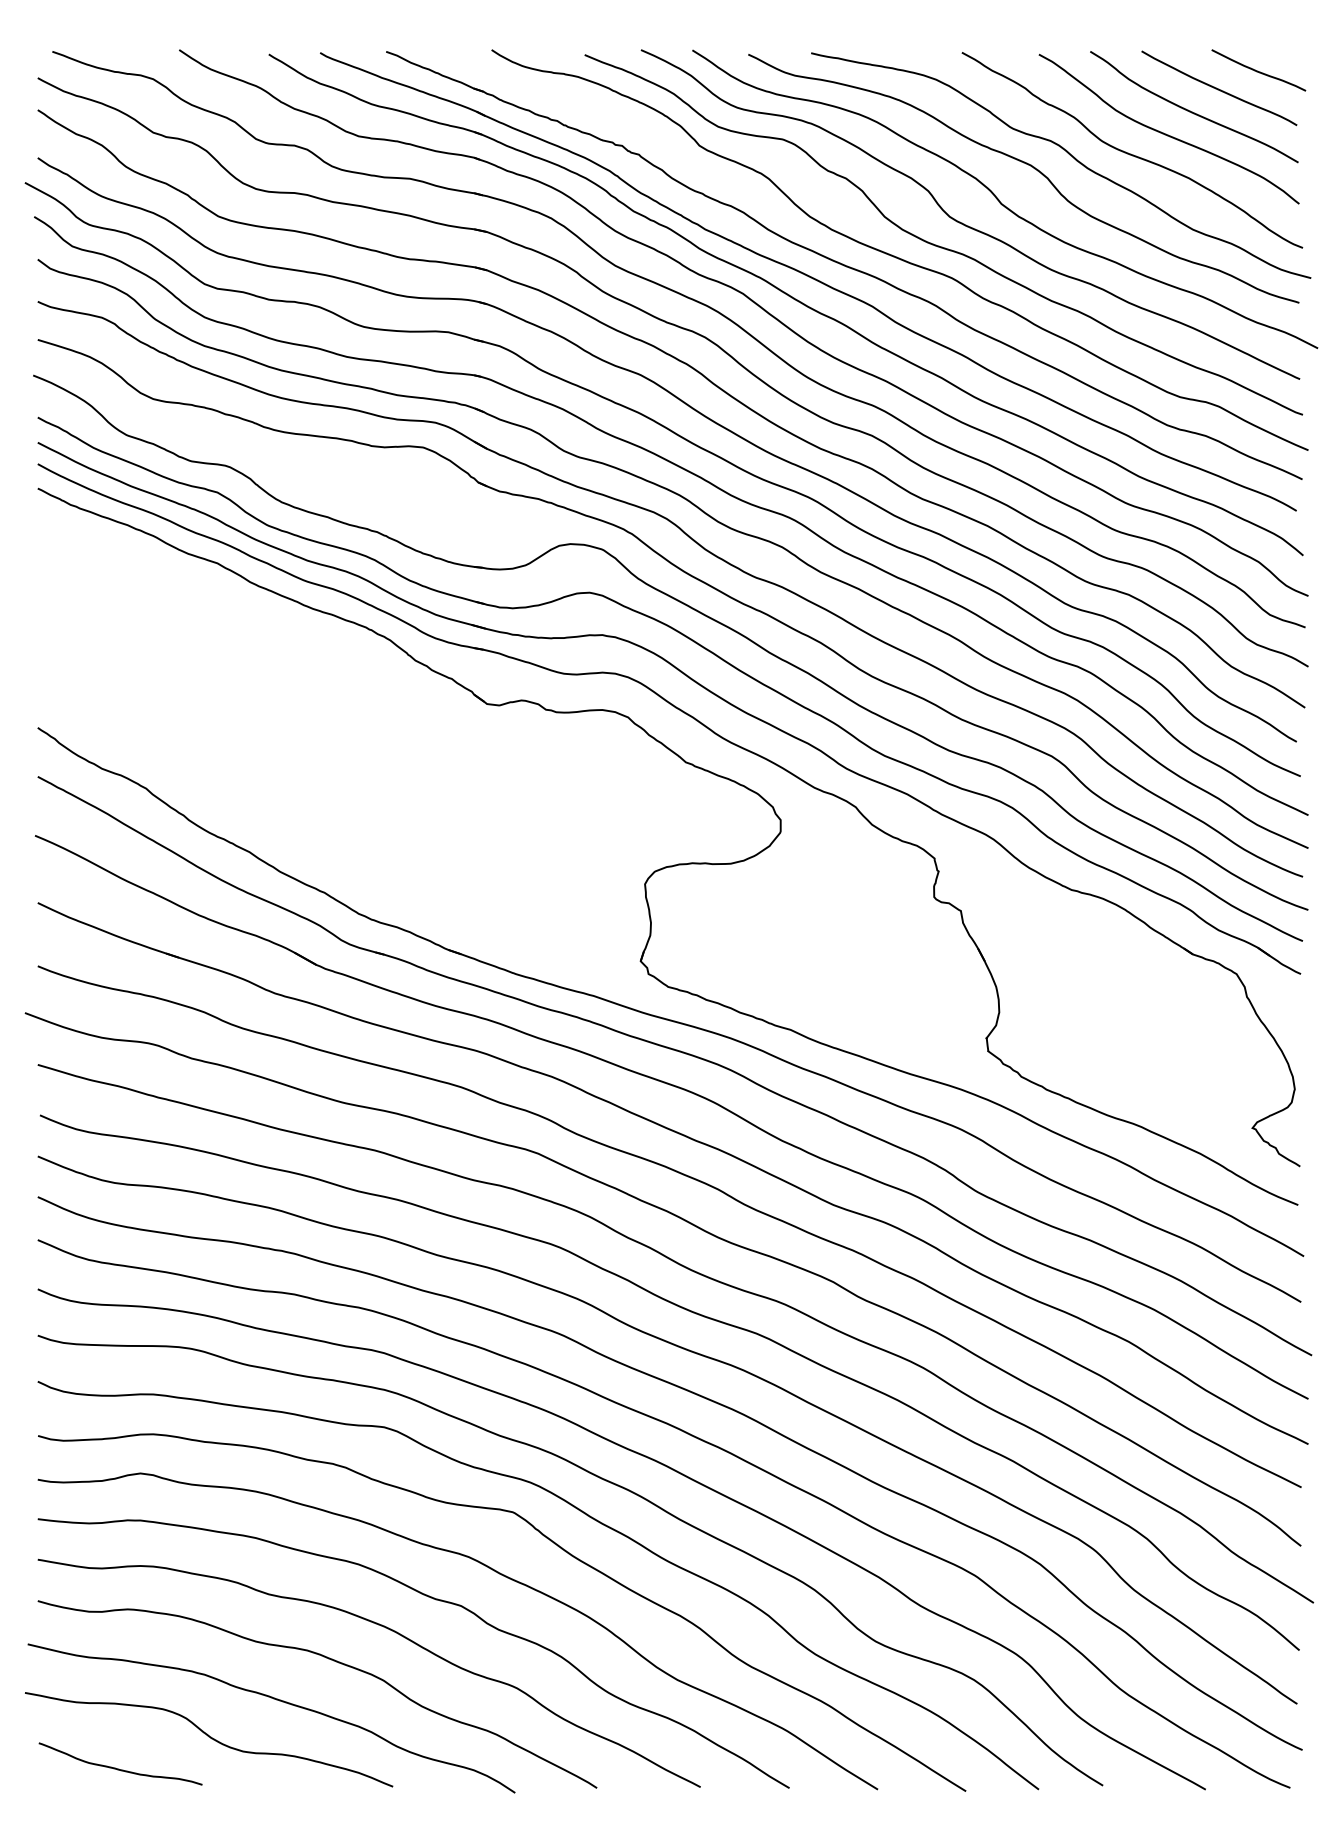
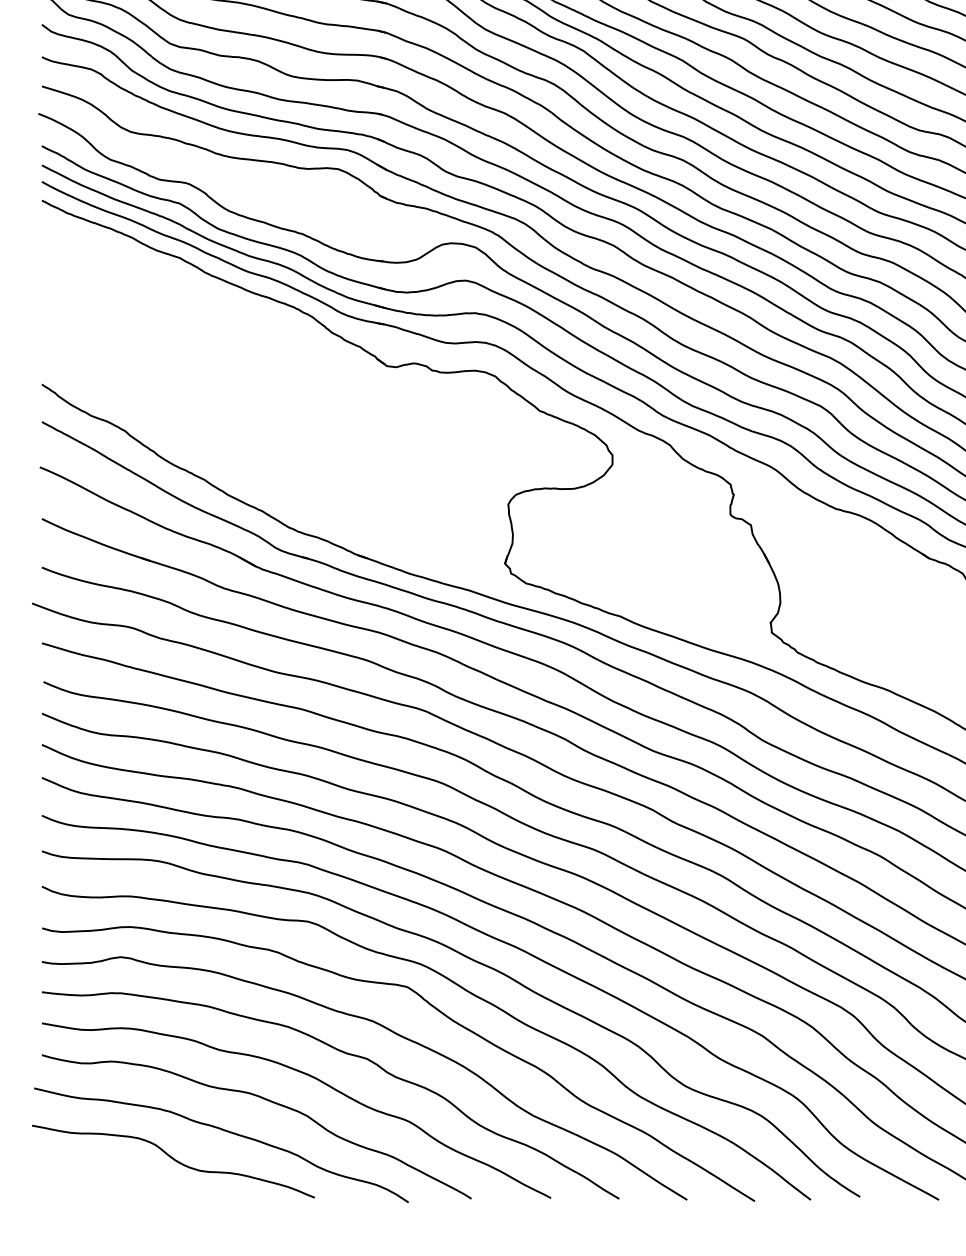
curve: (118, 1768) -> (103, 1183), removed

